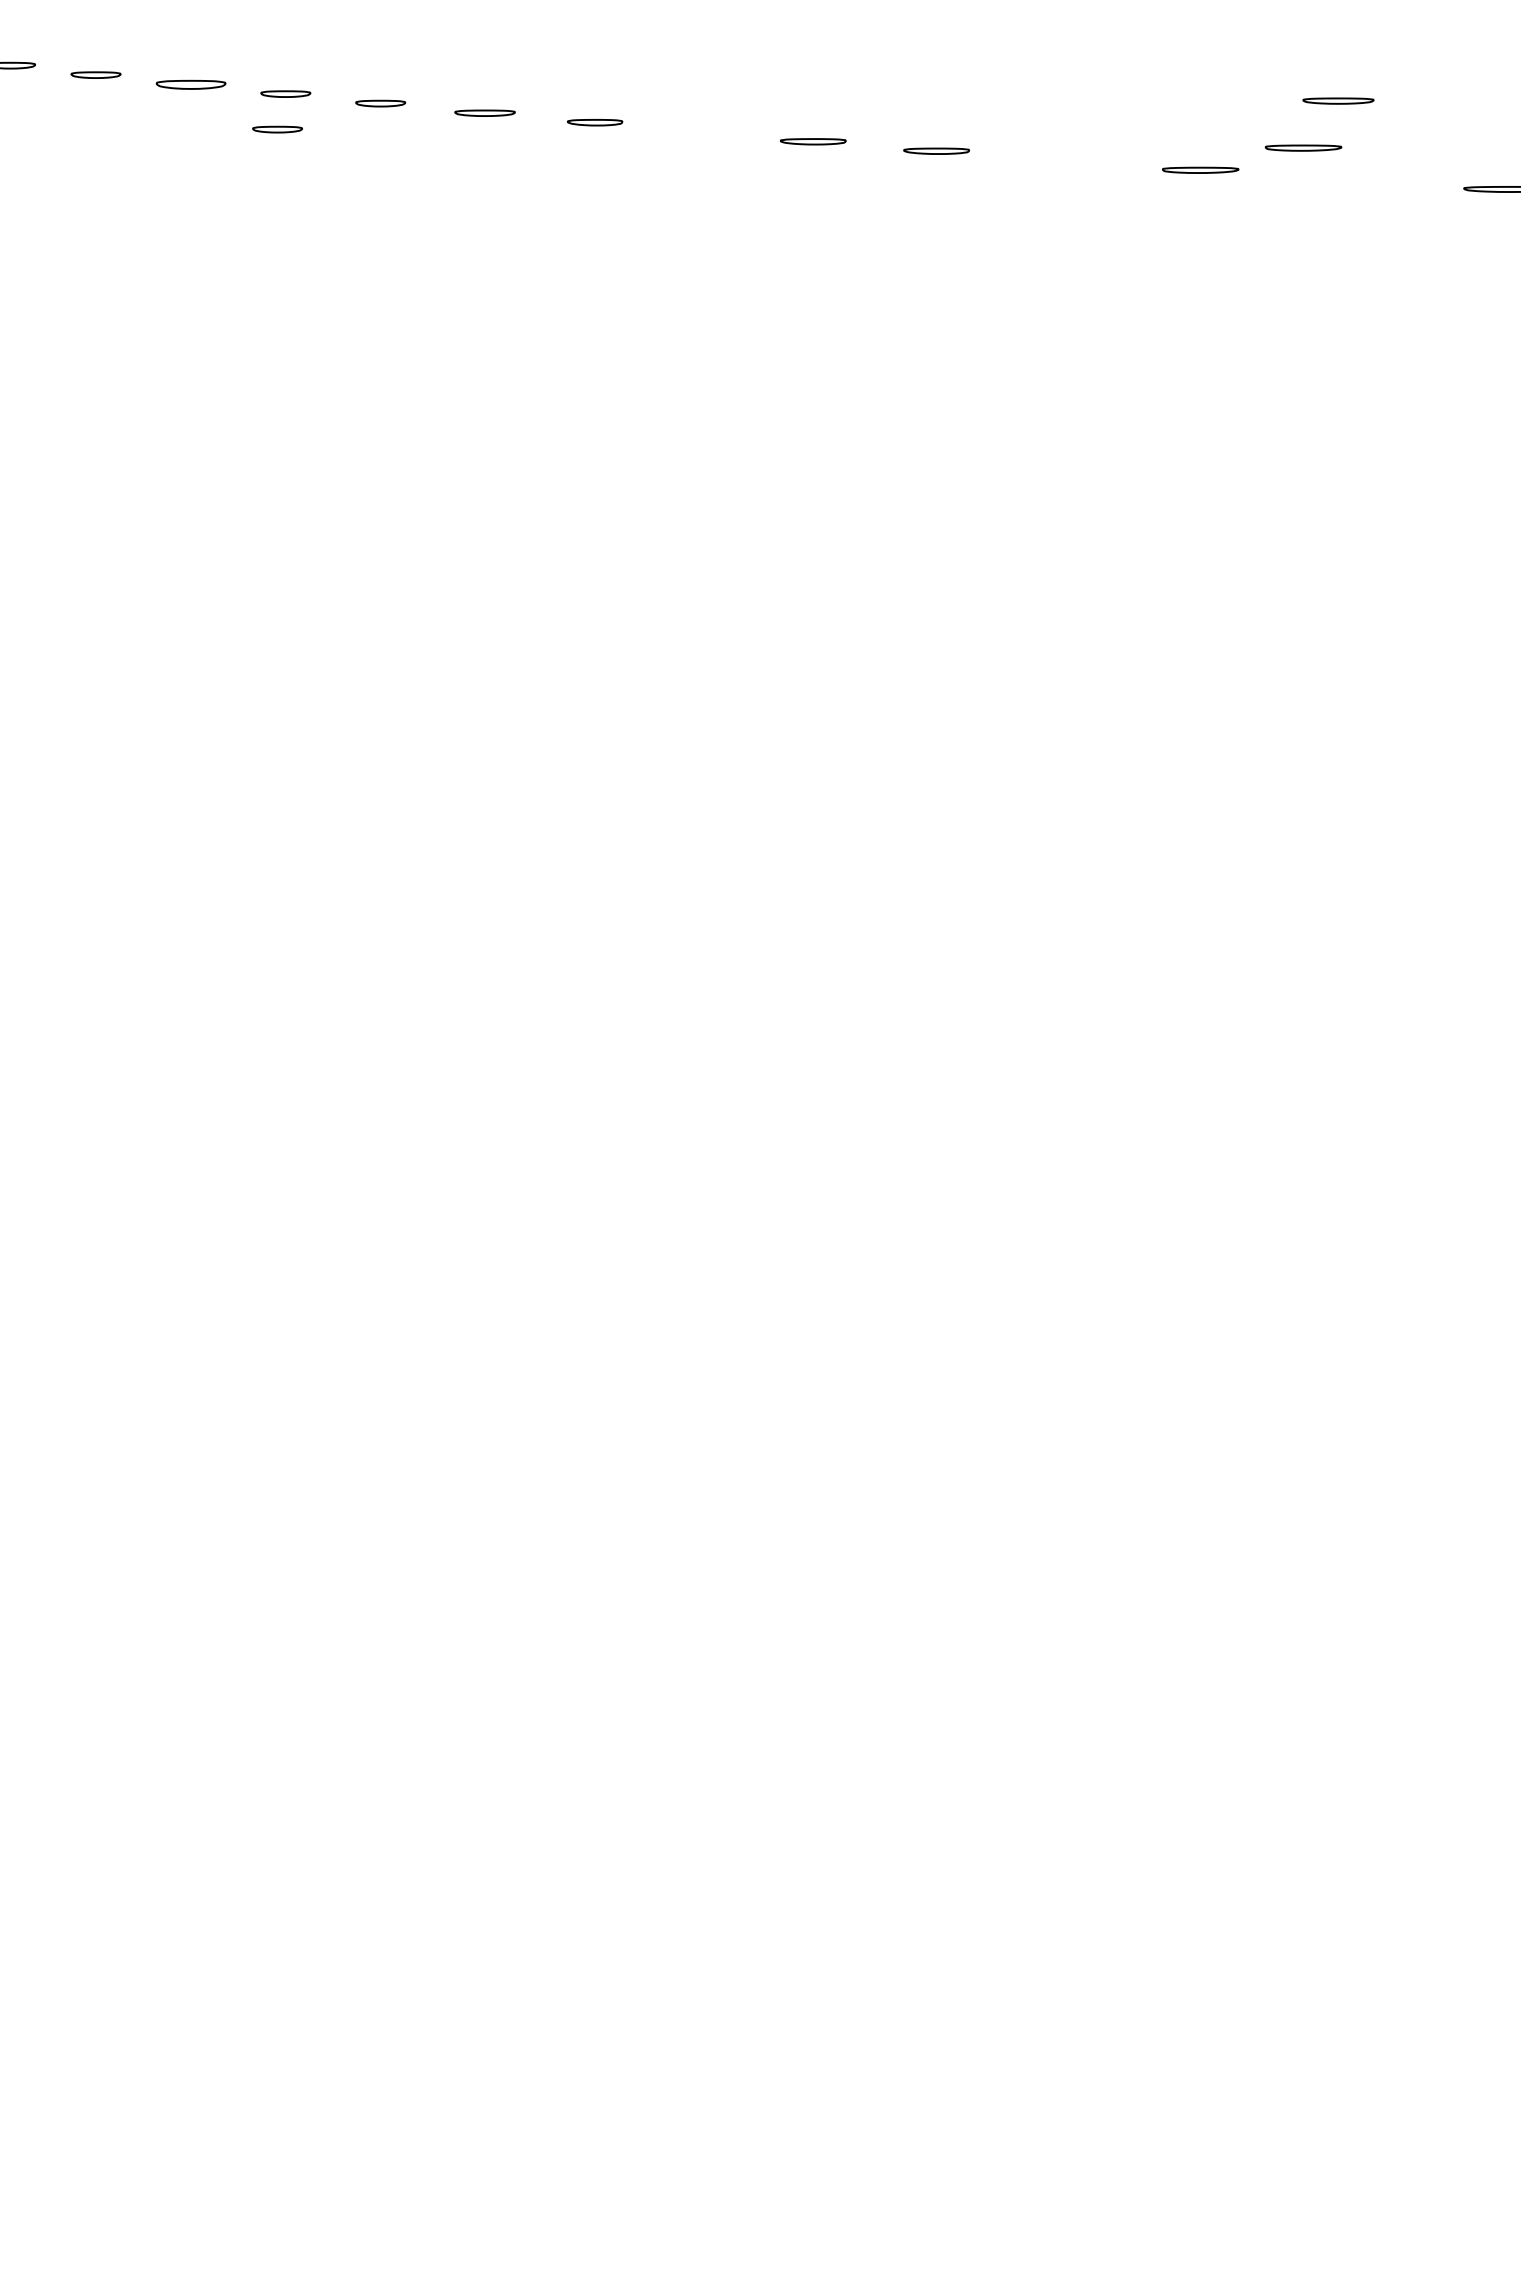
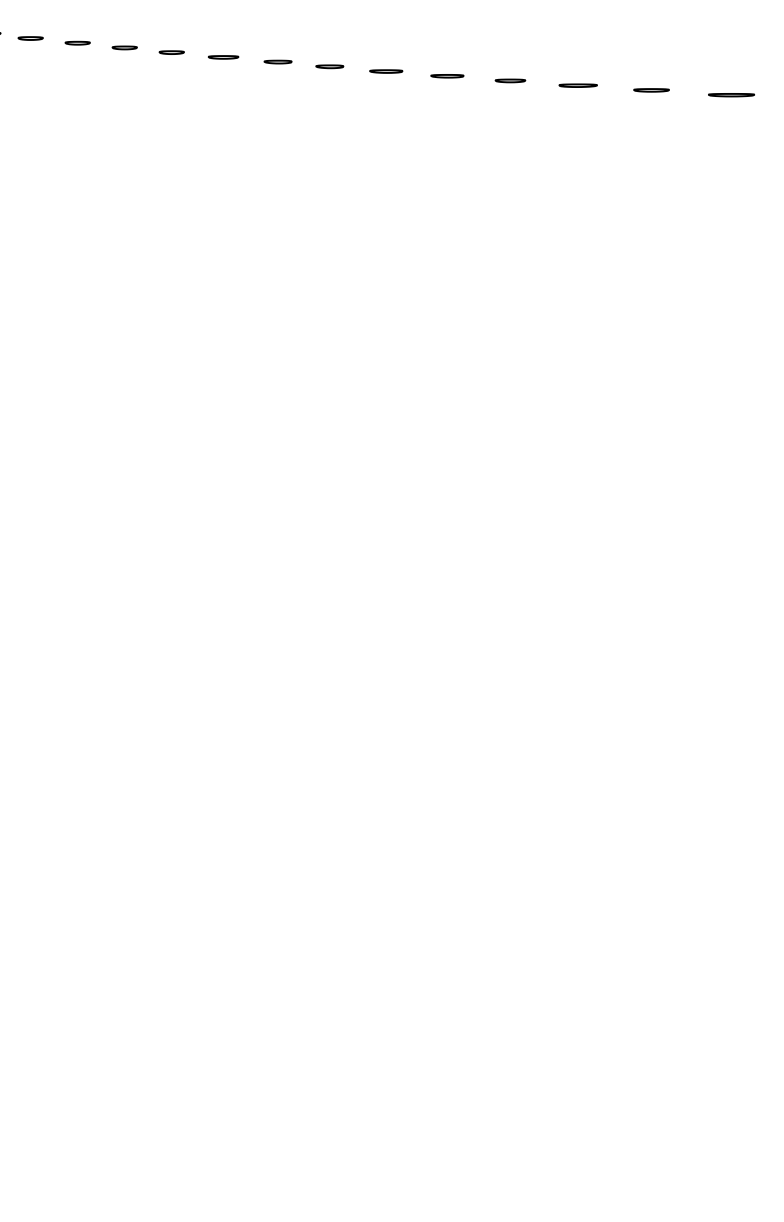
part: (190, 83) -> (77, 42), size x0.71
line: (1338, 101) -> (651, 90), moved
line: (277, 127) -> (120, 64), removed
part: (698, 131) -> (329, 66), added
line: (1302, 147) -> (628, 74), removed
part: (1063, 159) -> (510, 80), added

